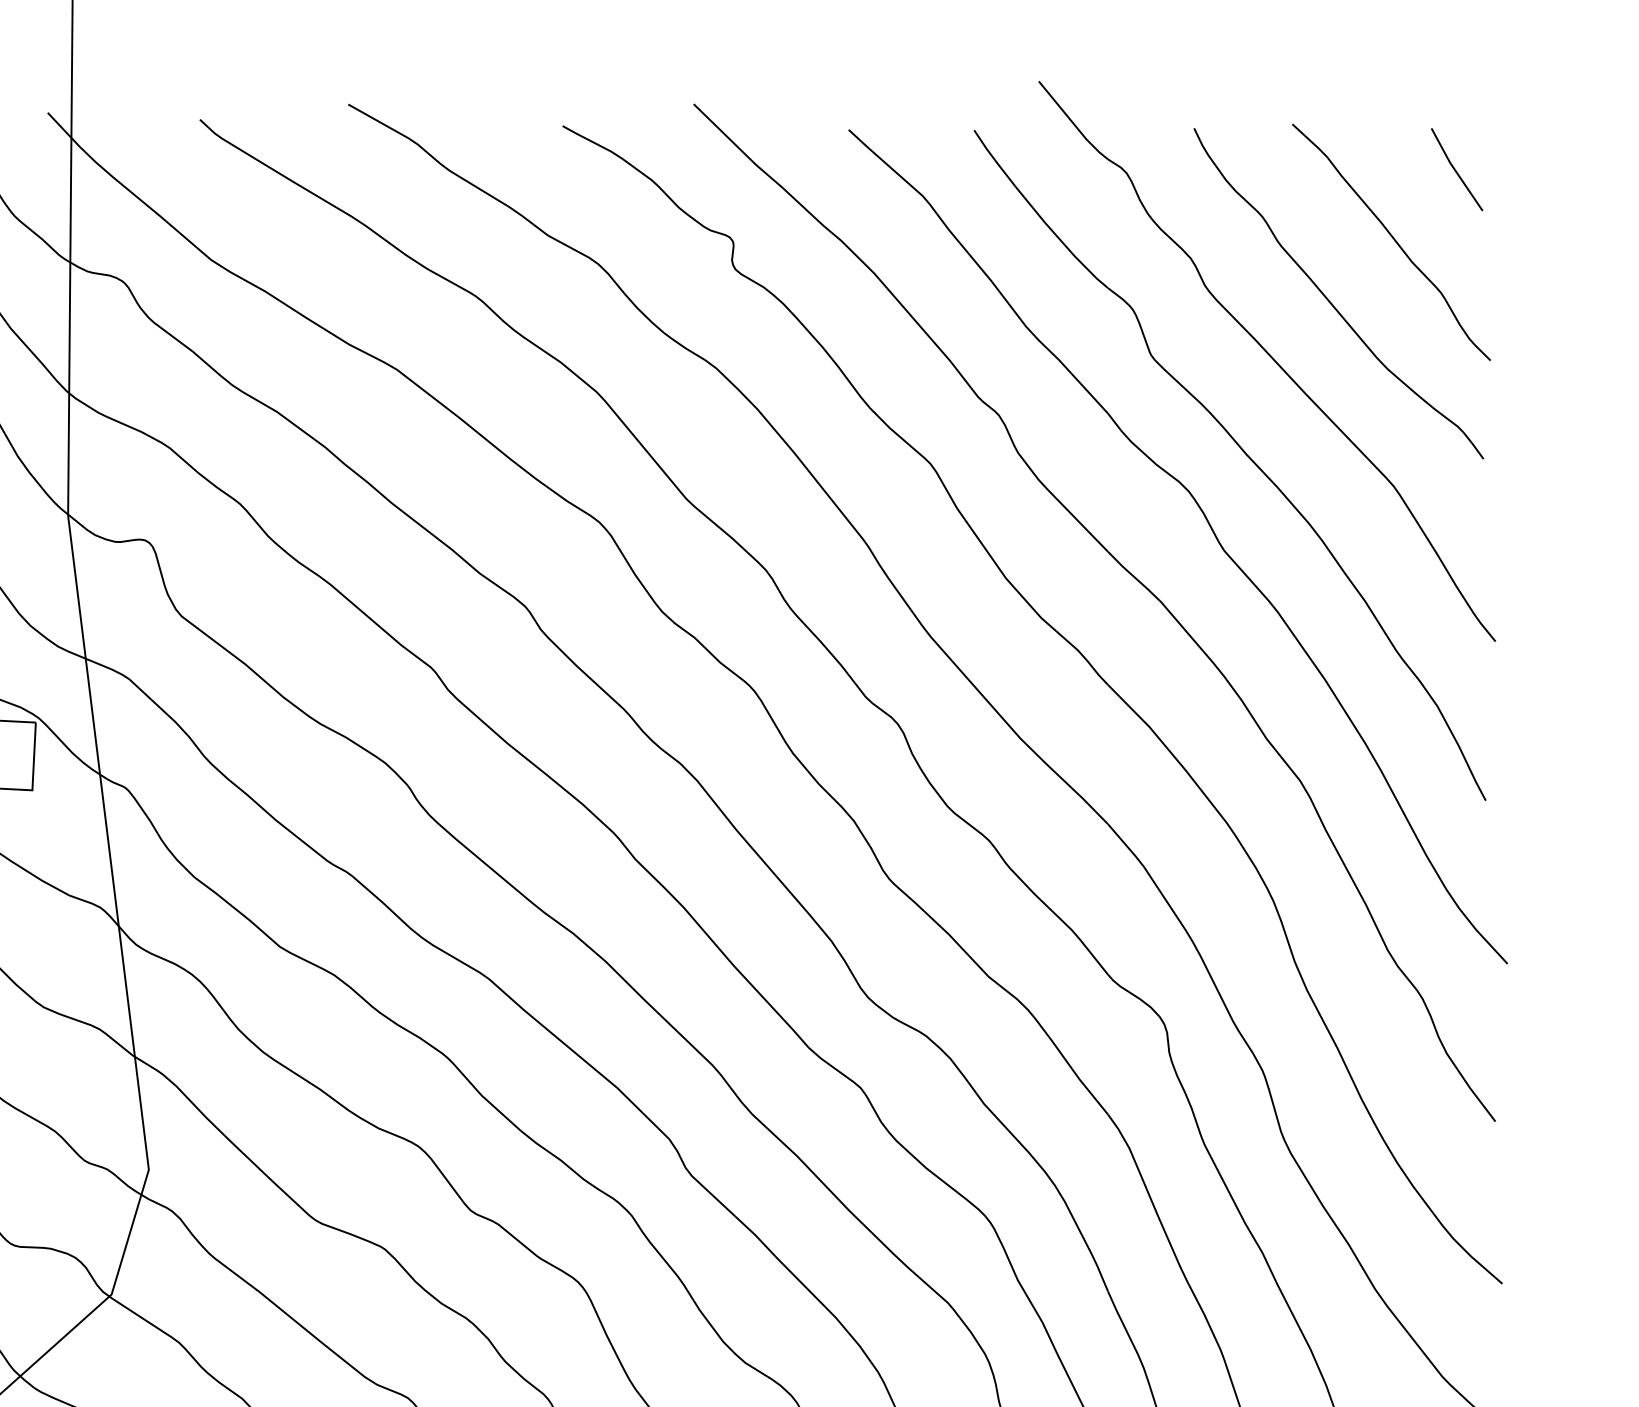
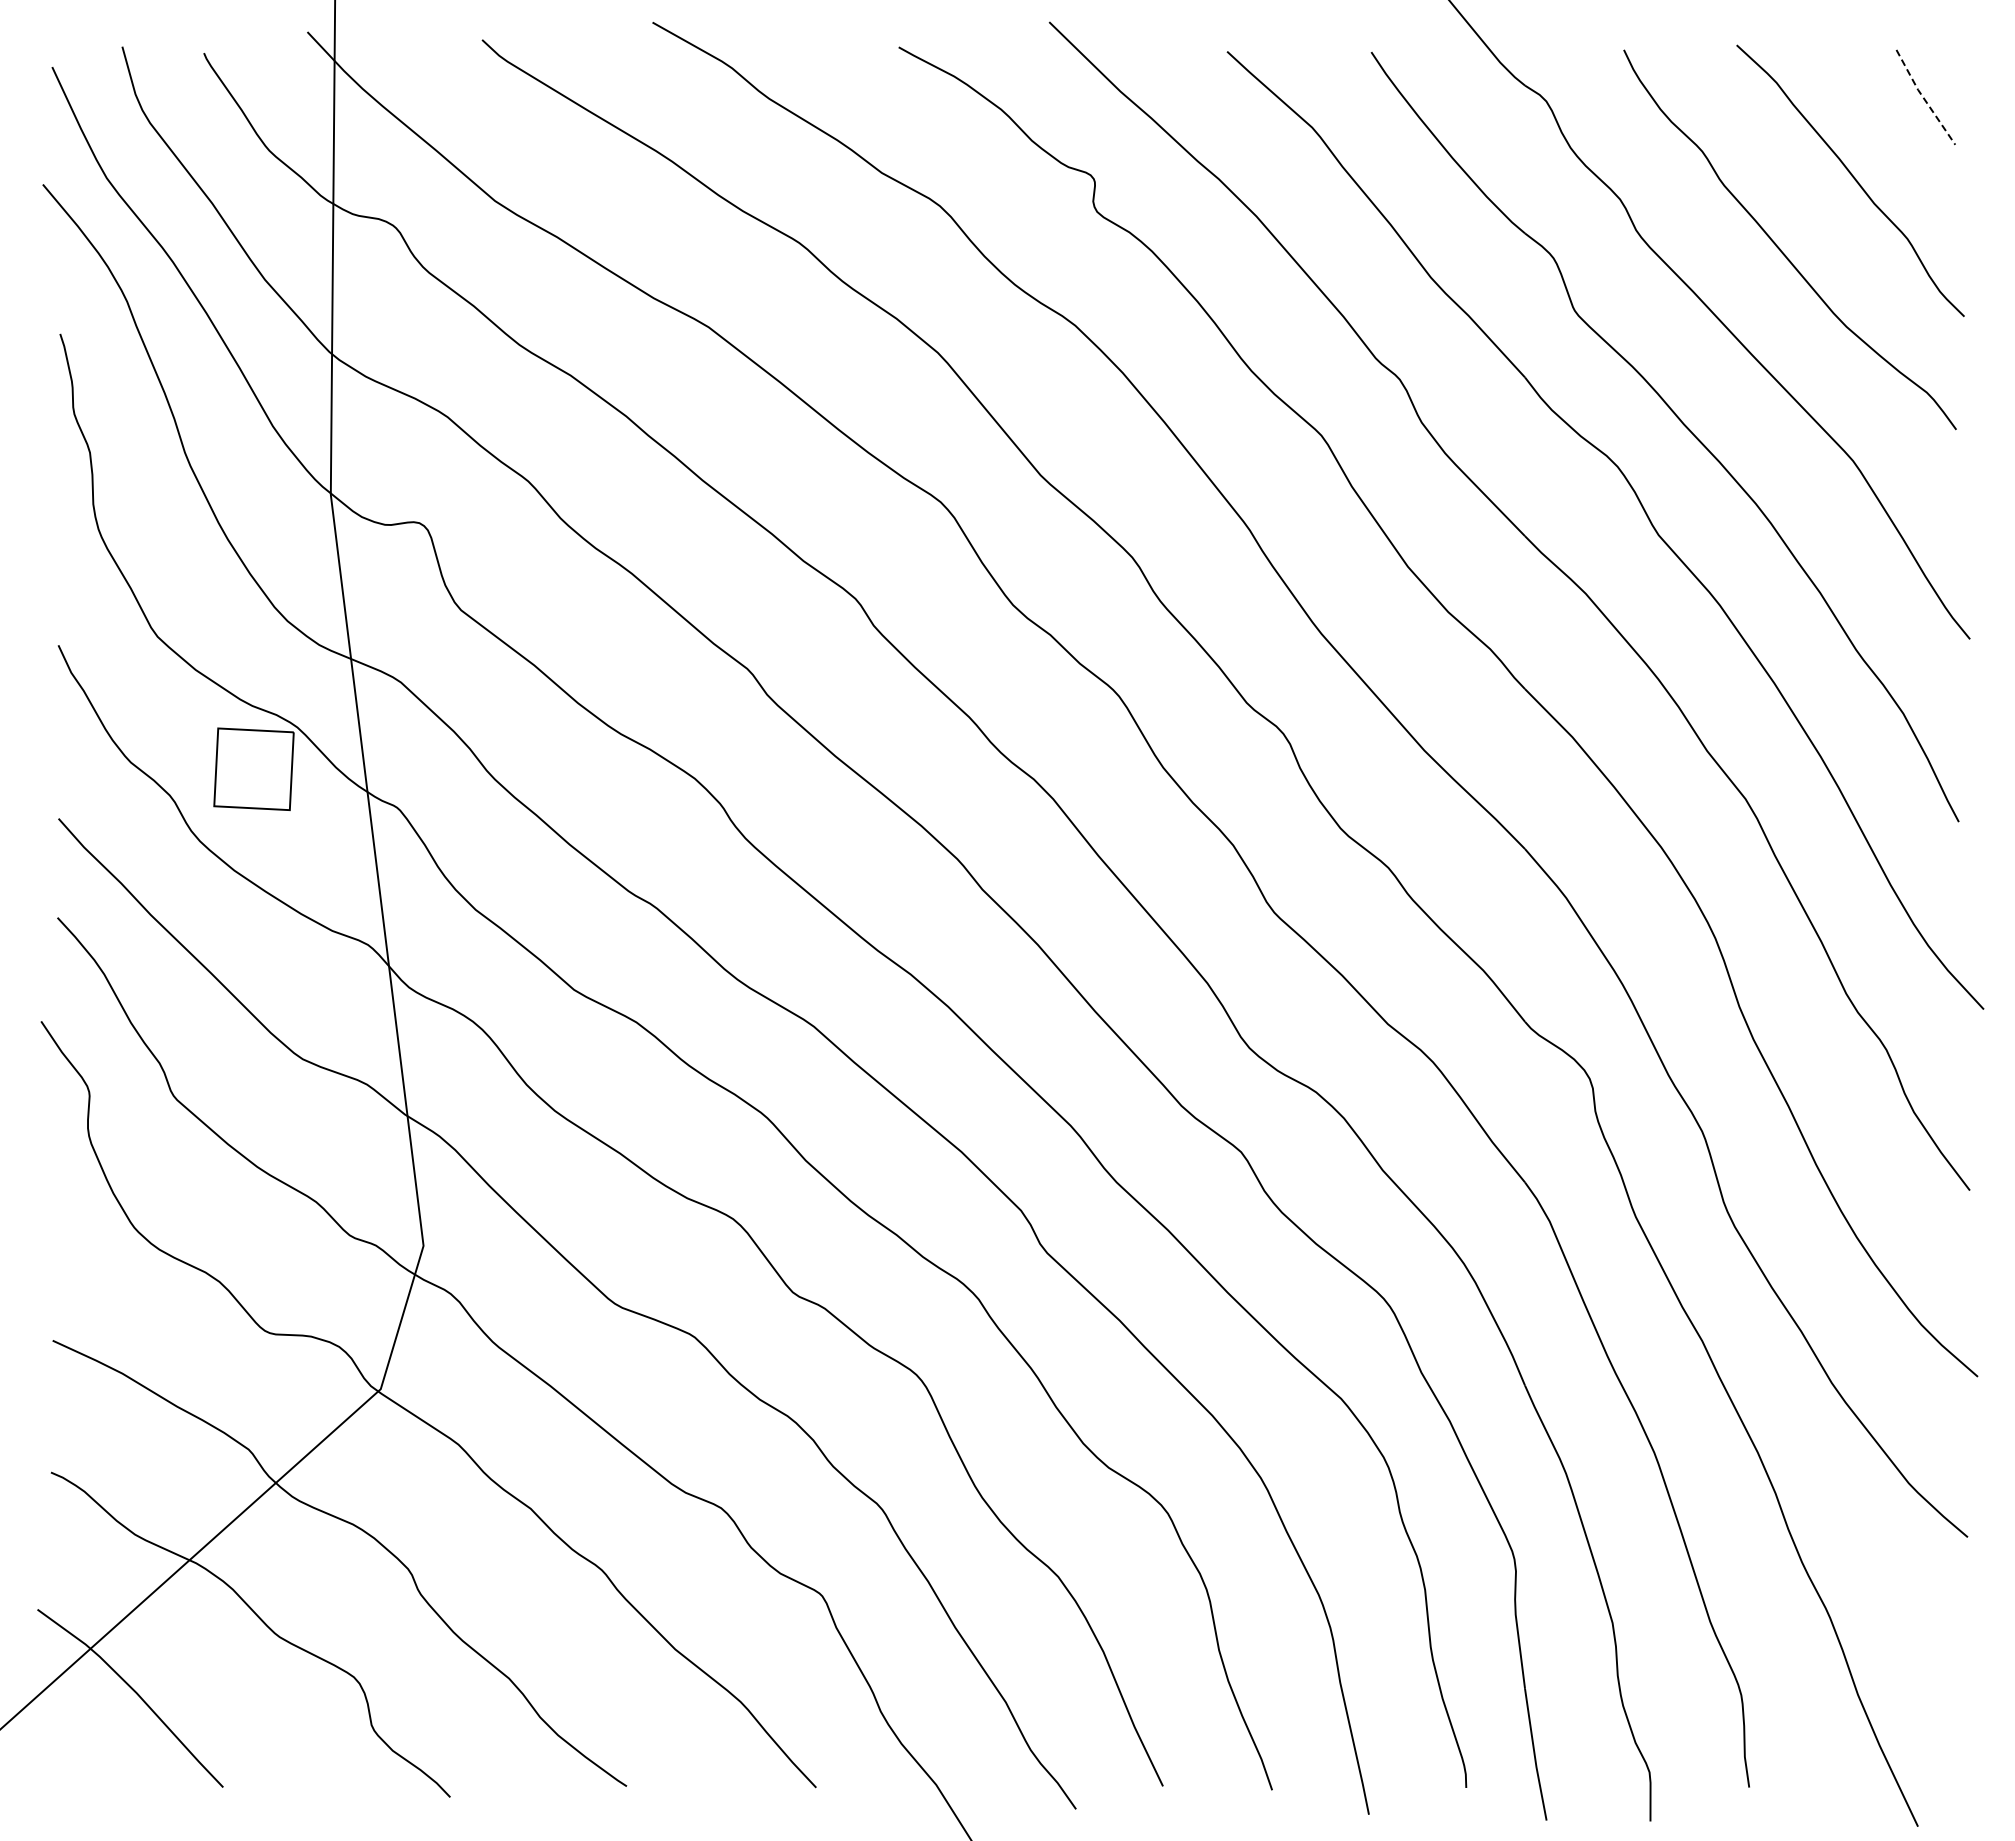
line: (1455, 170) -> (1923, 98), solid -> dashed

